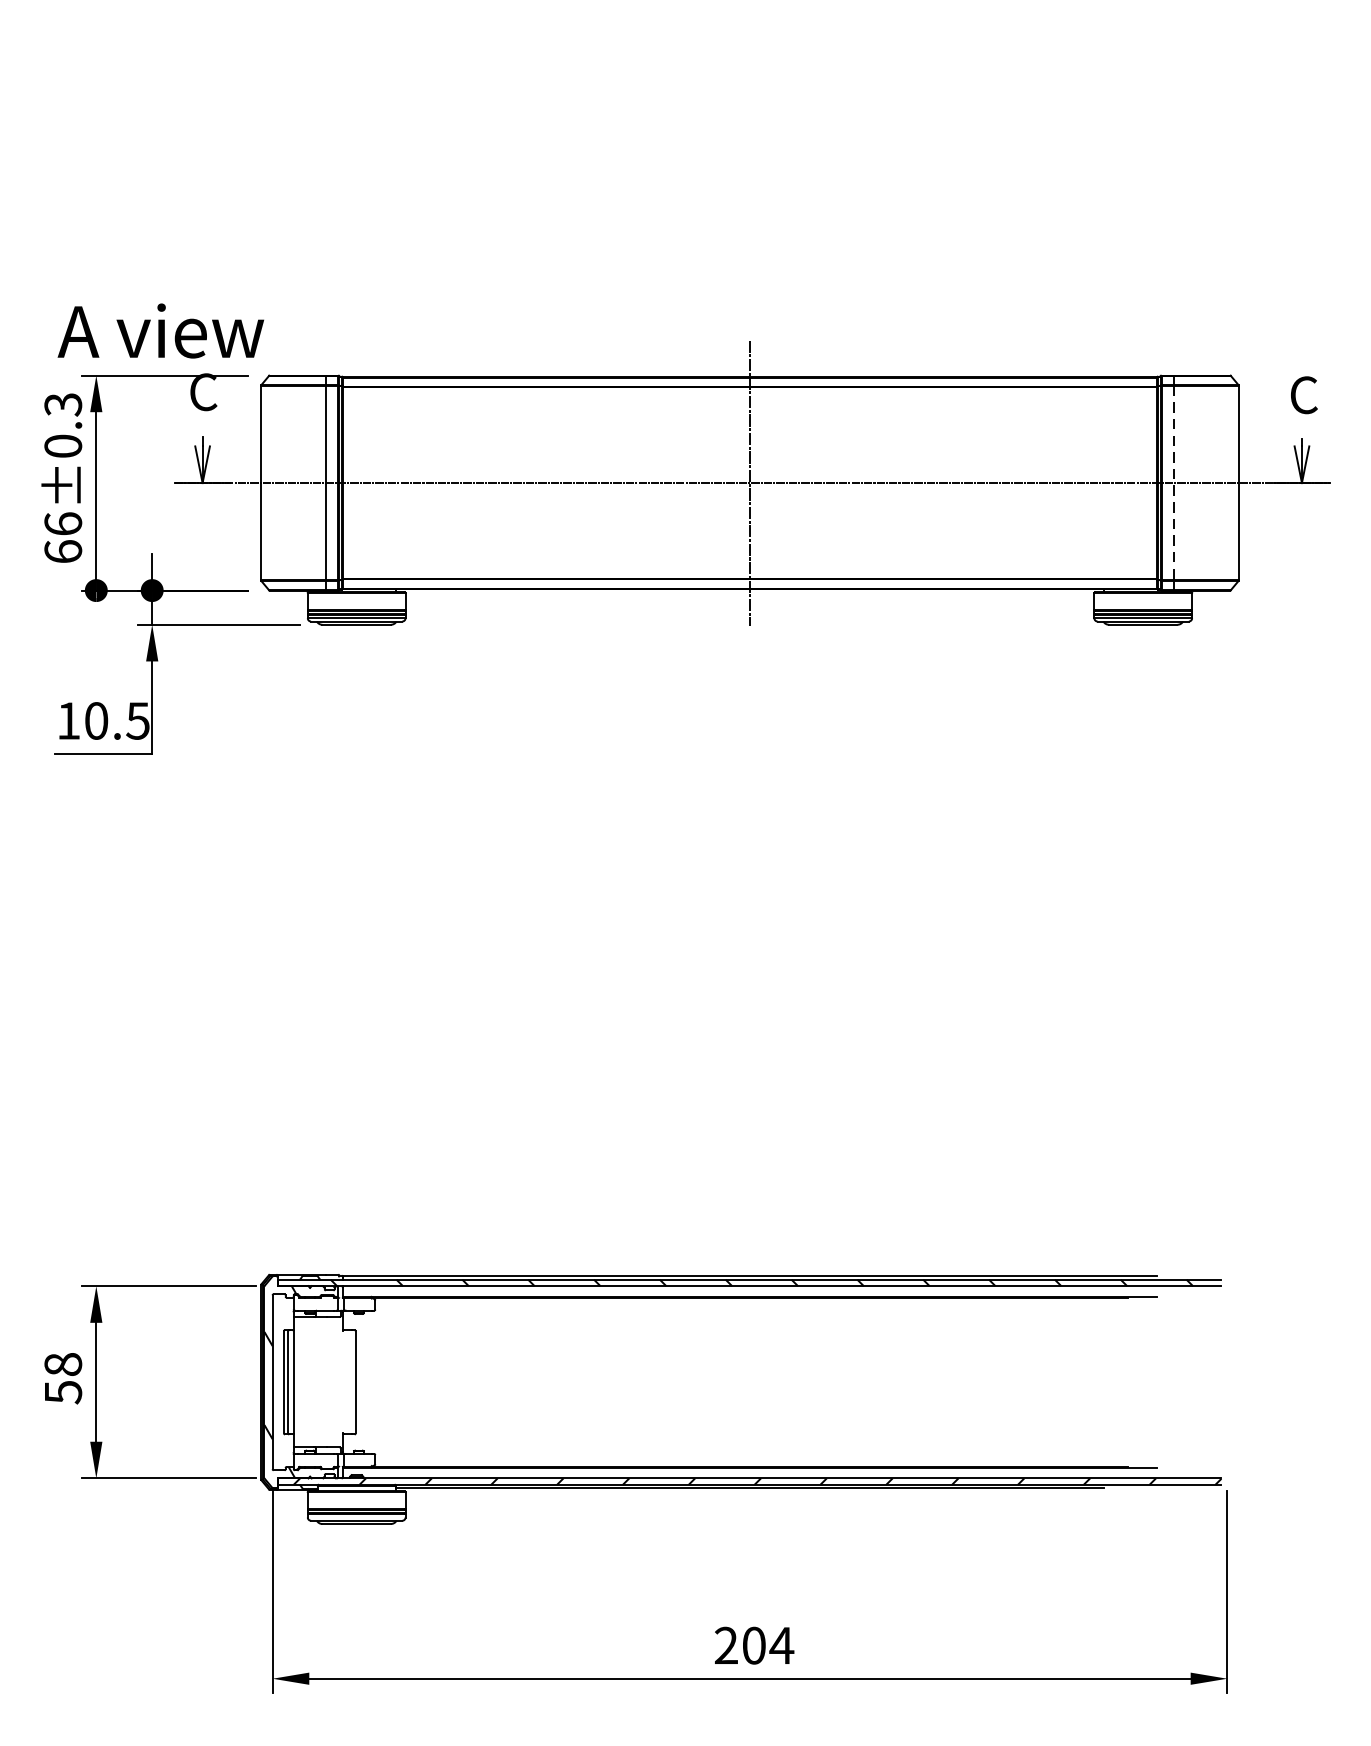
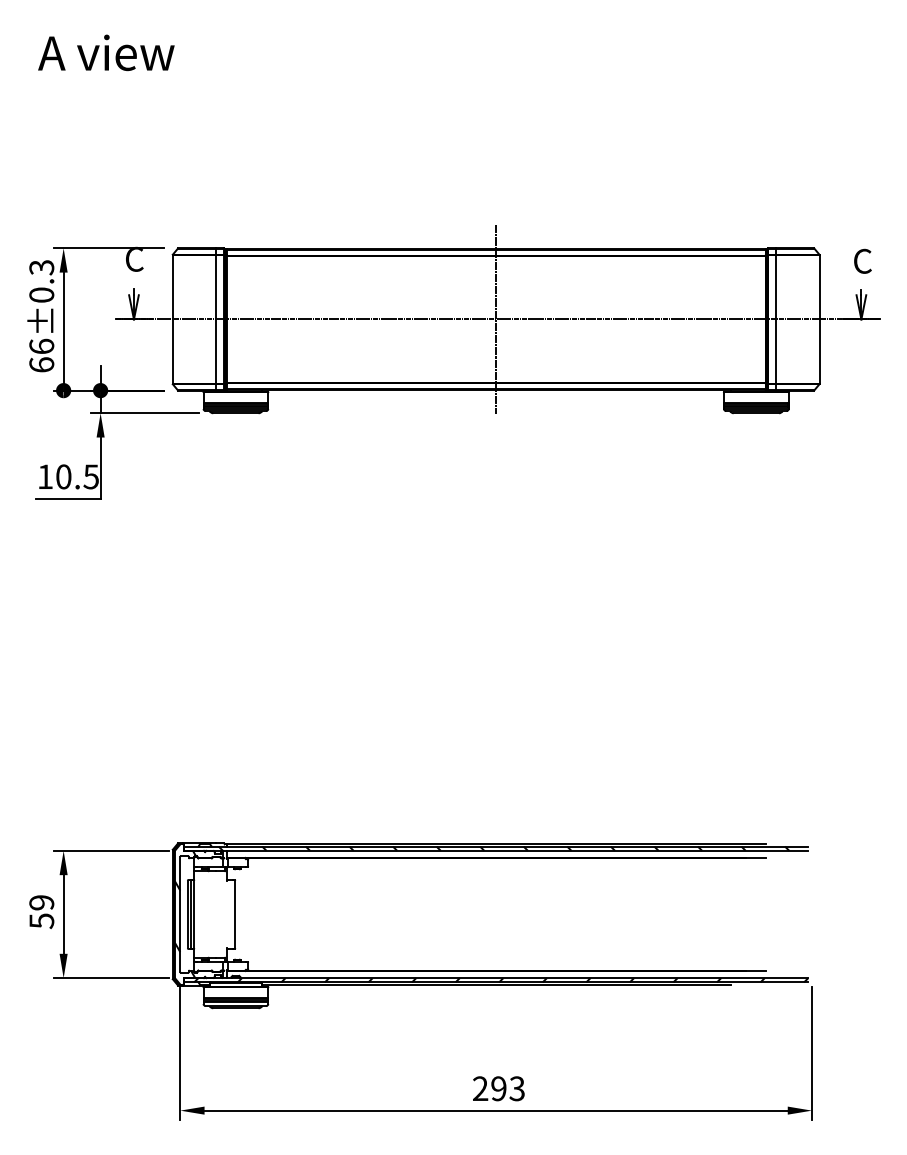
text: (161, 330) -> (106, 52), moved
line: (1173, 483) -> (776, 319), dashed -> solid
text: (62, 1364) -> (41, 902), 58 -> 59
text: (768, 1645) -> (508, 1088), 204 -> 293

